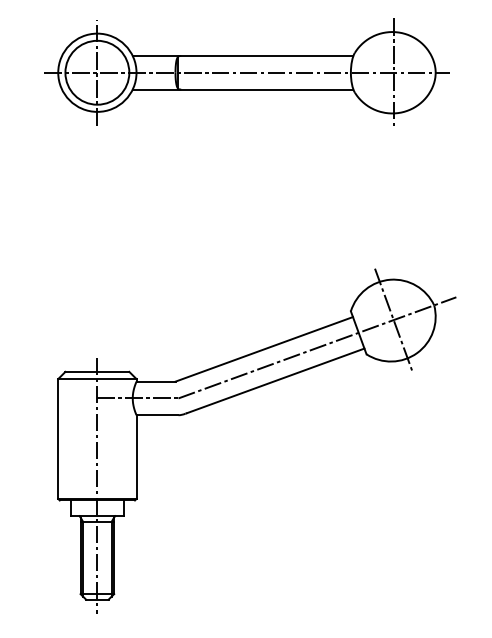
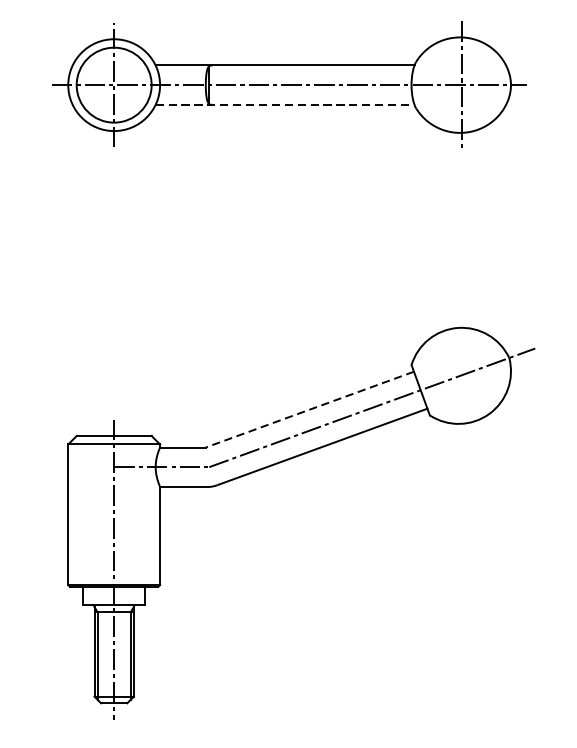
line: (243, 89) -> (285, 104), solid -> dashed
line: (393, 319) -> (461, 374), removed
line: (263, 349) -> (309, 409), solid -> dashed

